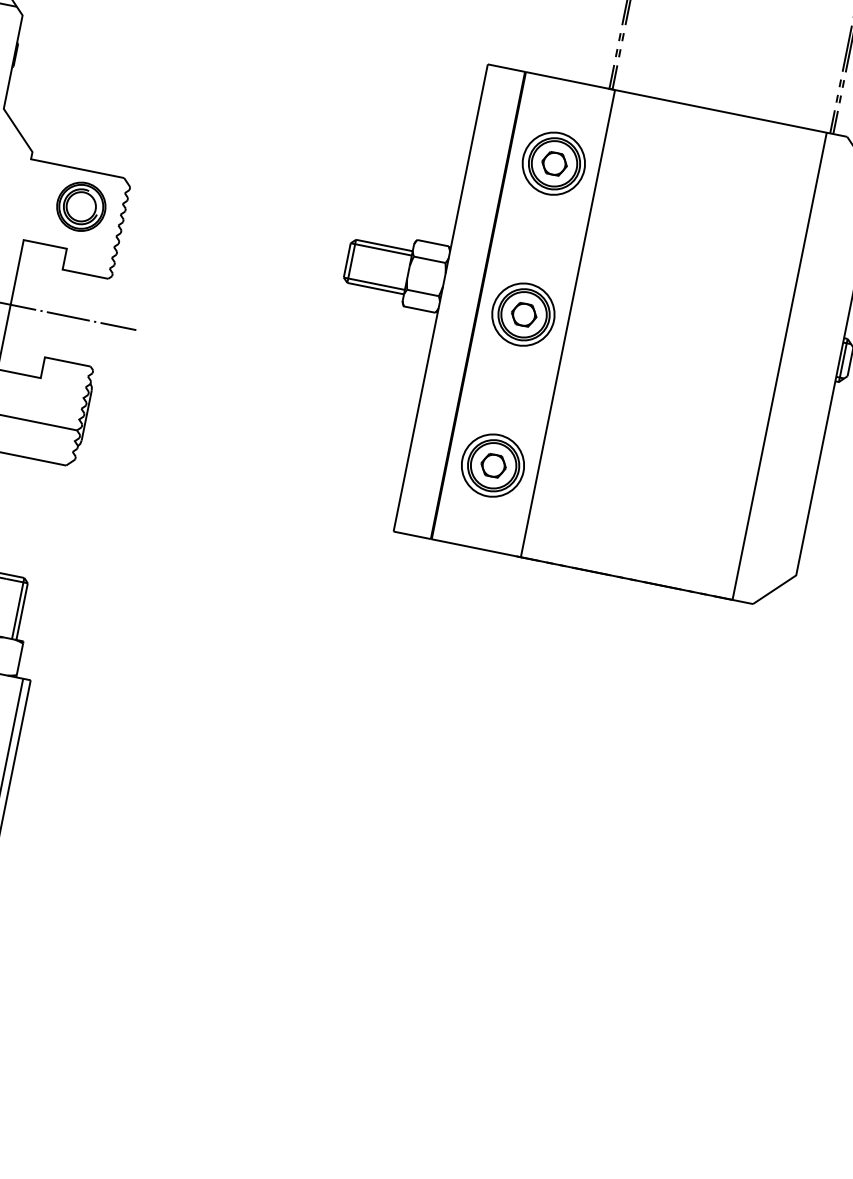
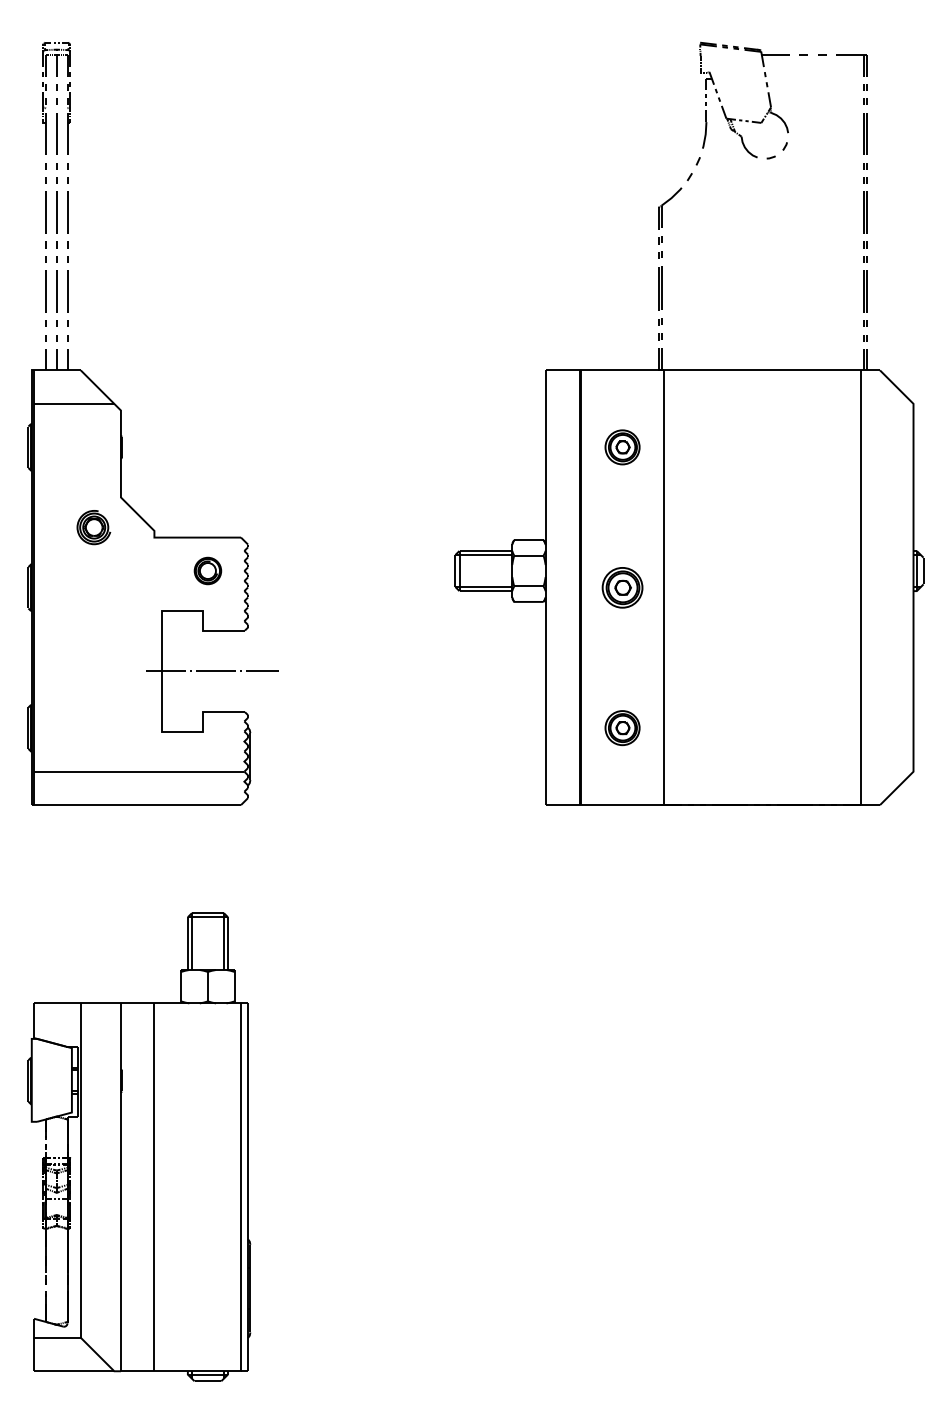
part: (553, 163) -> (622, 447), size x0.6
part: (80, 206) -> (207, 570), size x0.6
part: (523, 314) -> (622, 587), size x0.7
part: (493, 464) -> (622, 727), size x0.6

